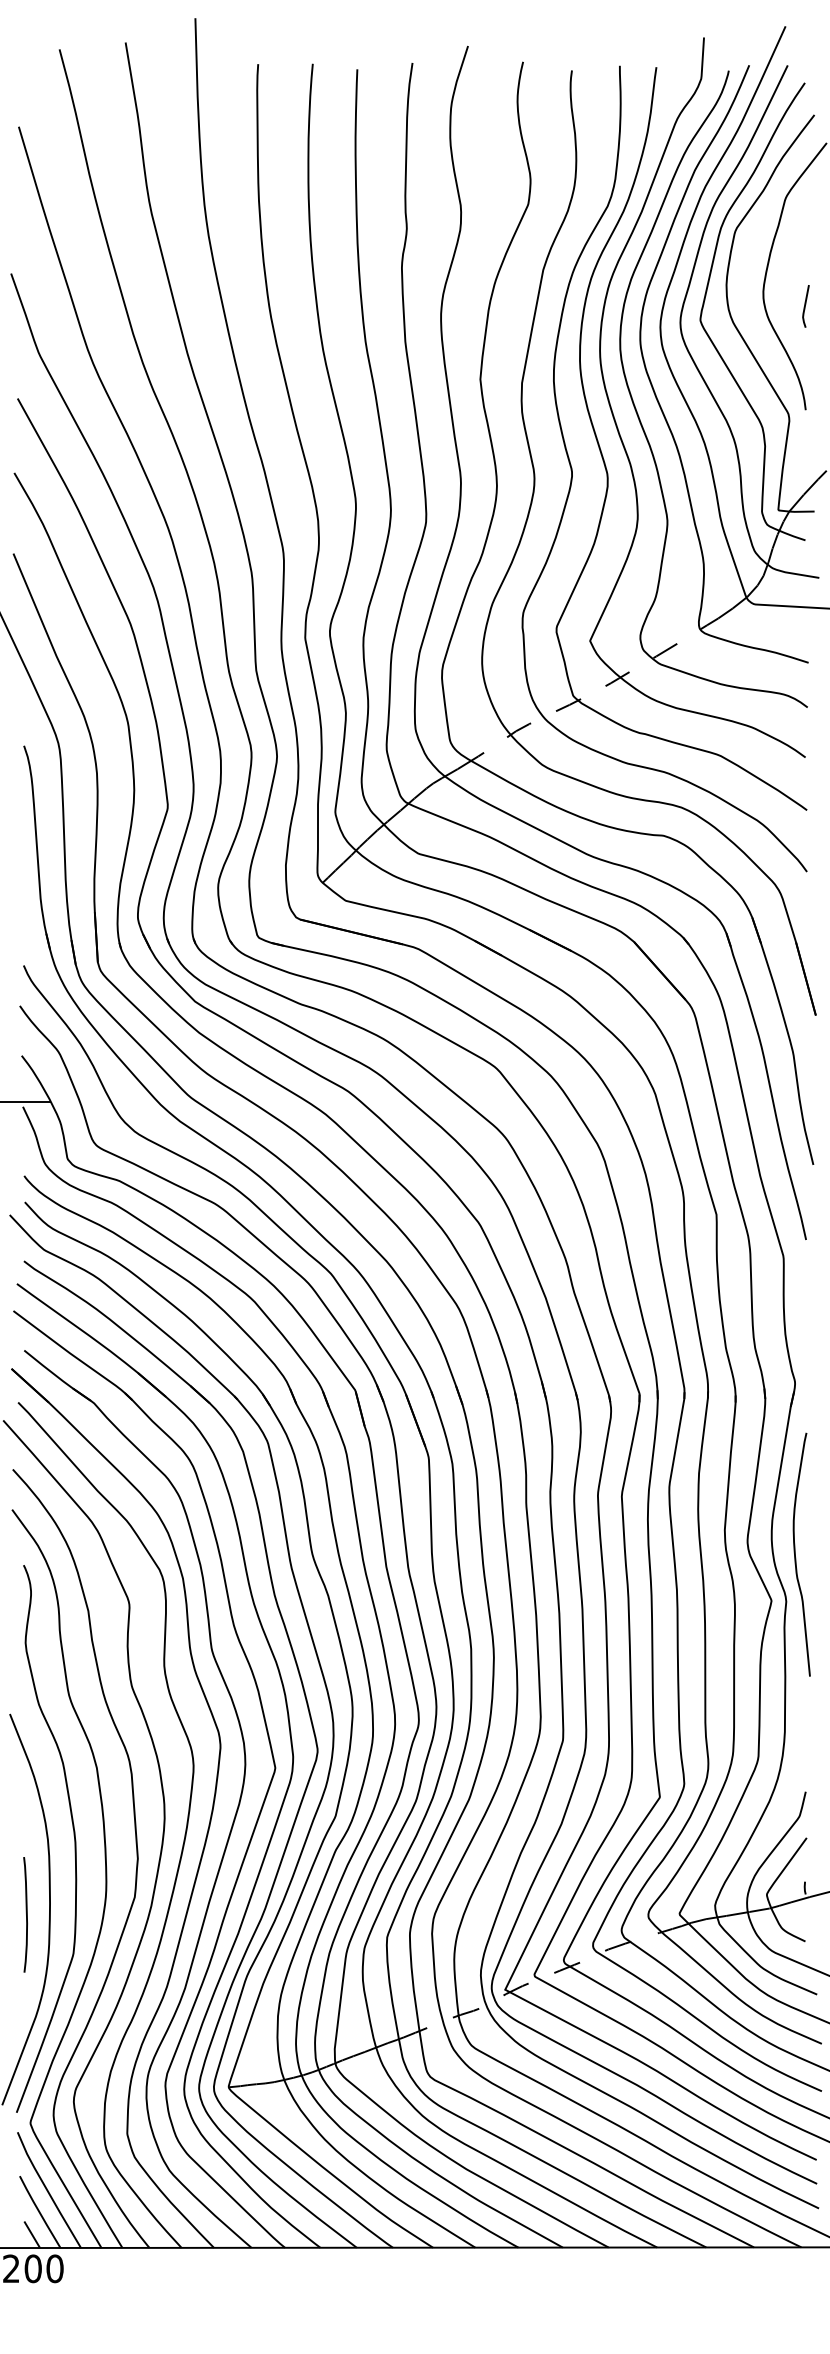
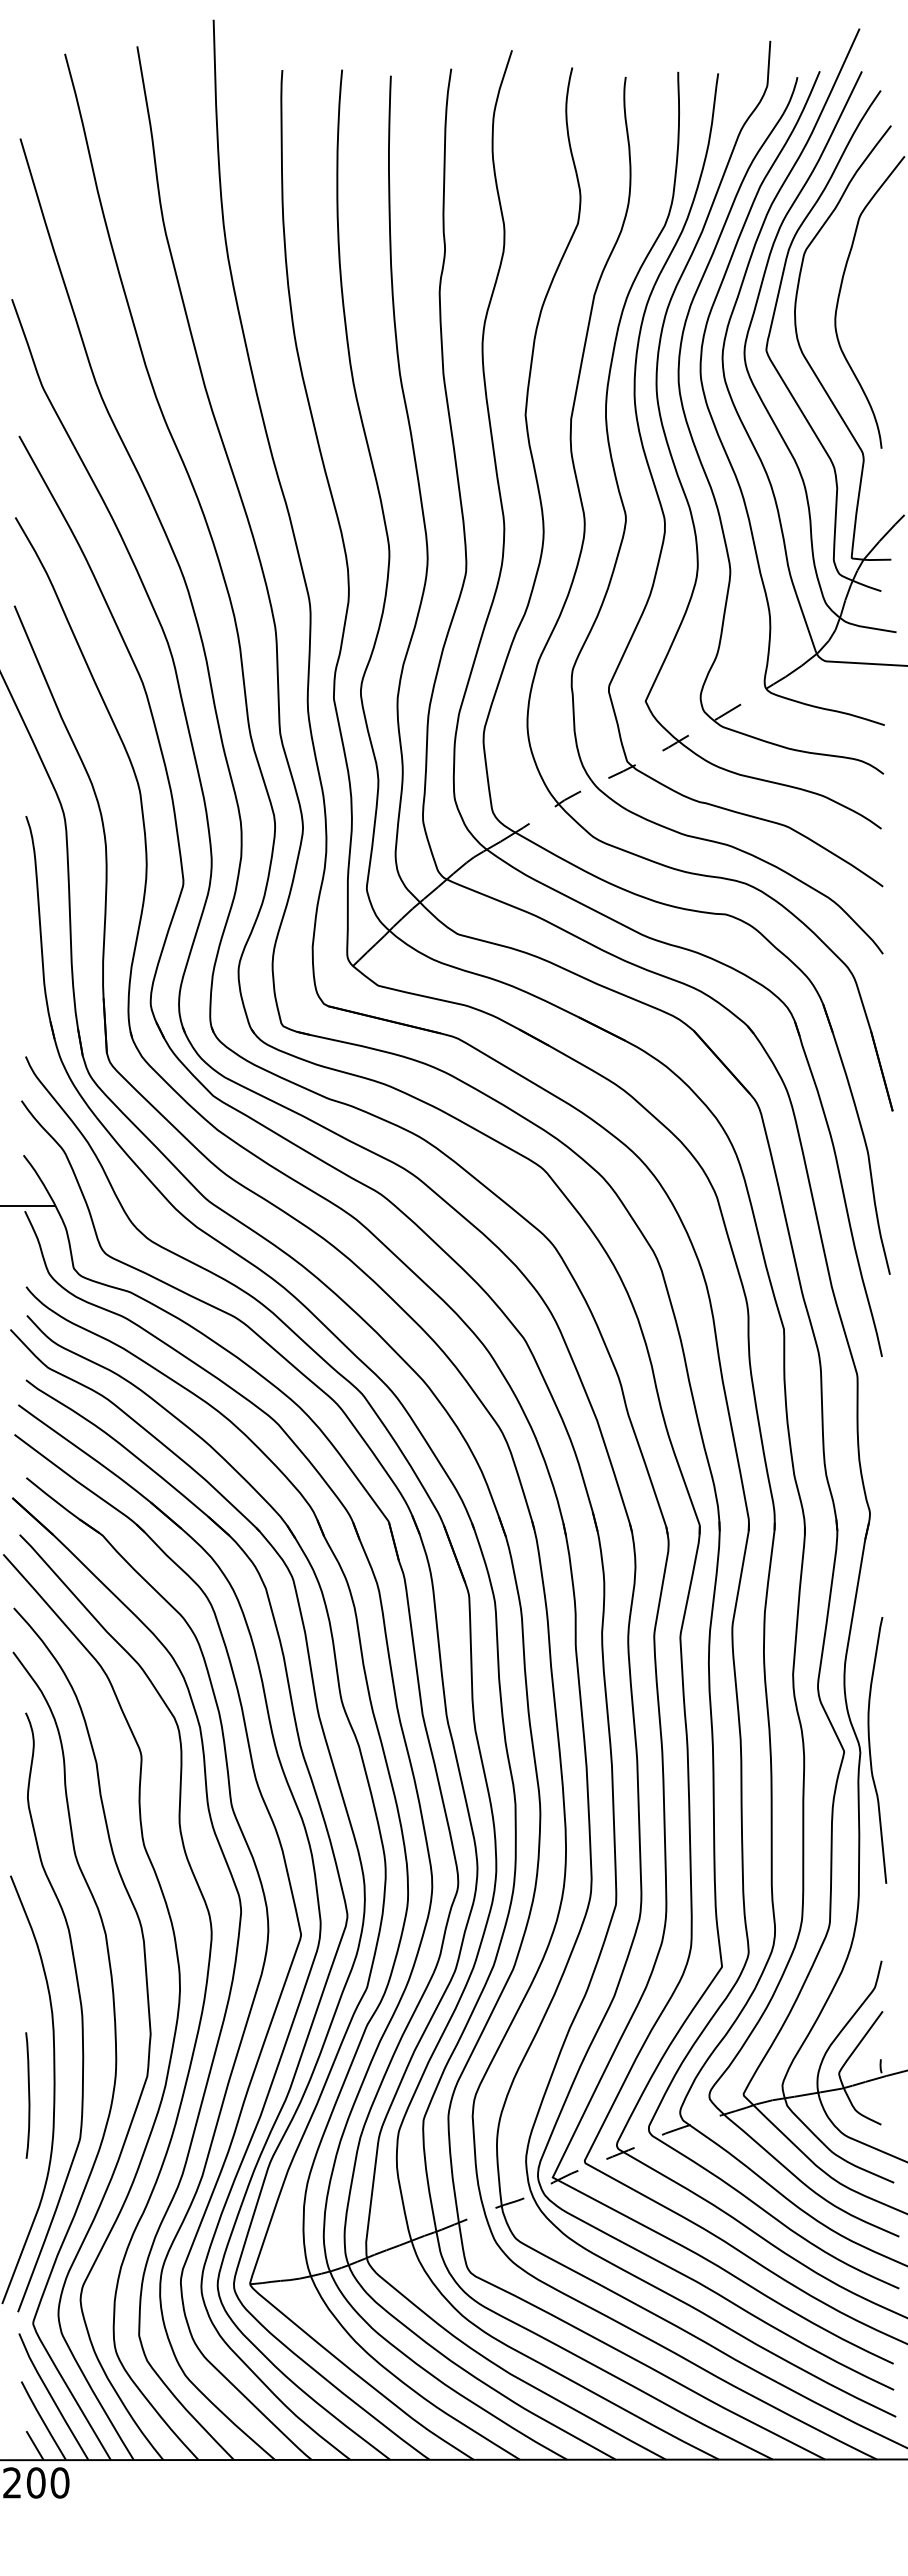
line: (805, 305) -> (881, 334), removed
curve: (795, 1554) -> (870, 1750), moved

